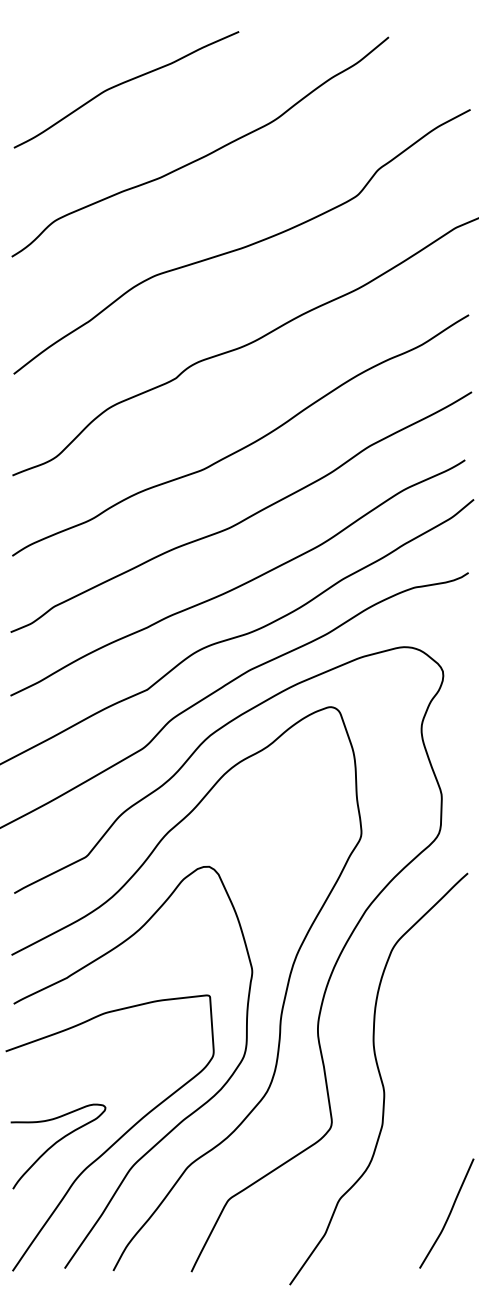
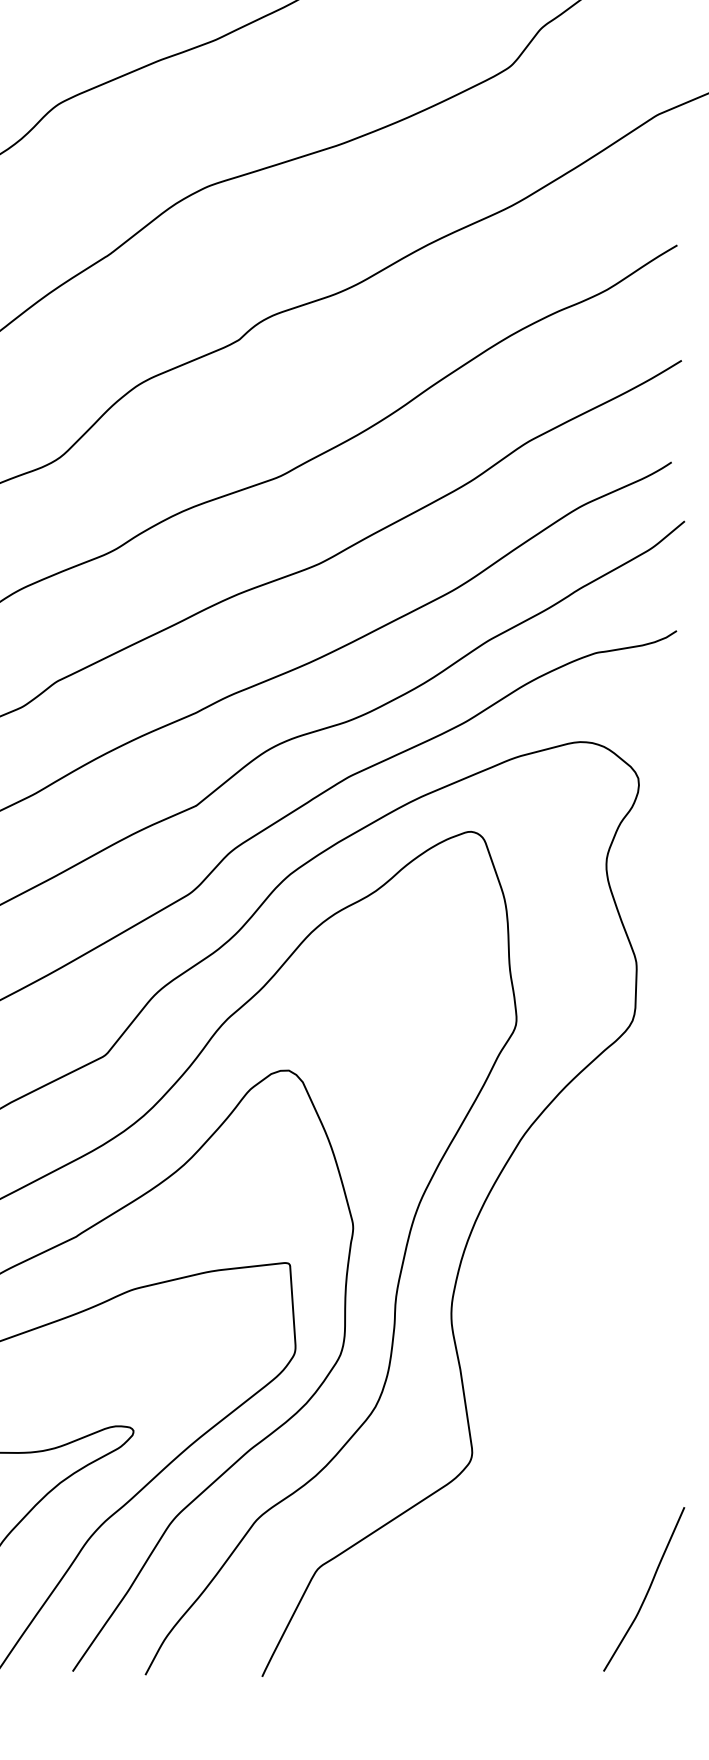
curve: (379, 1077) -> (543, 1385), removed

